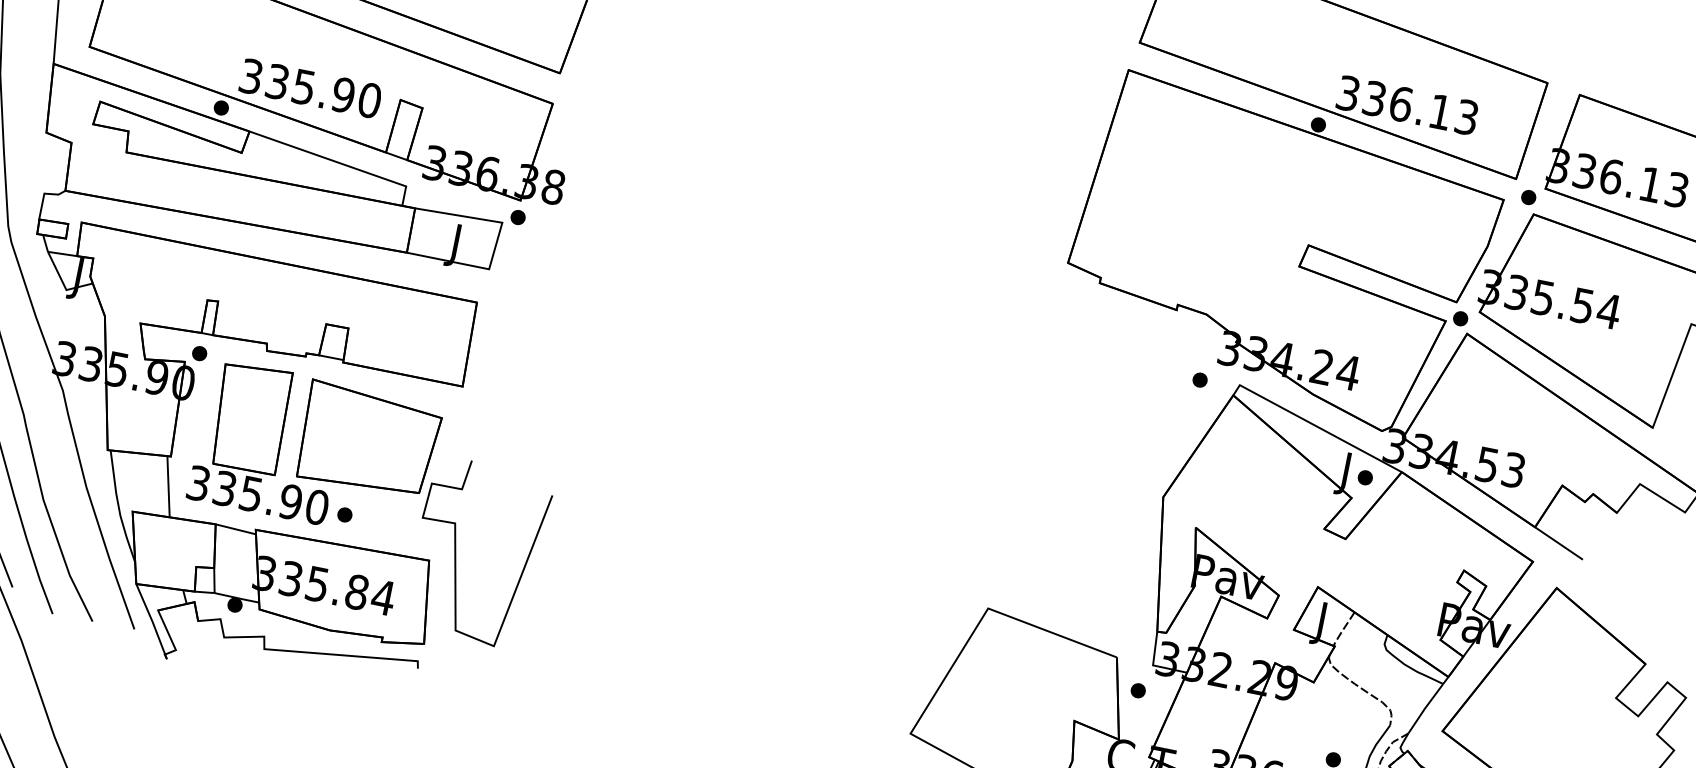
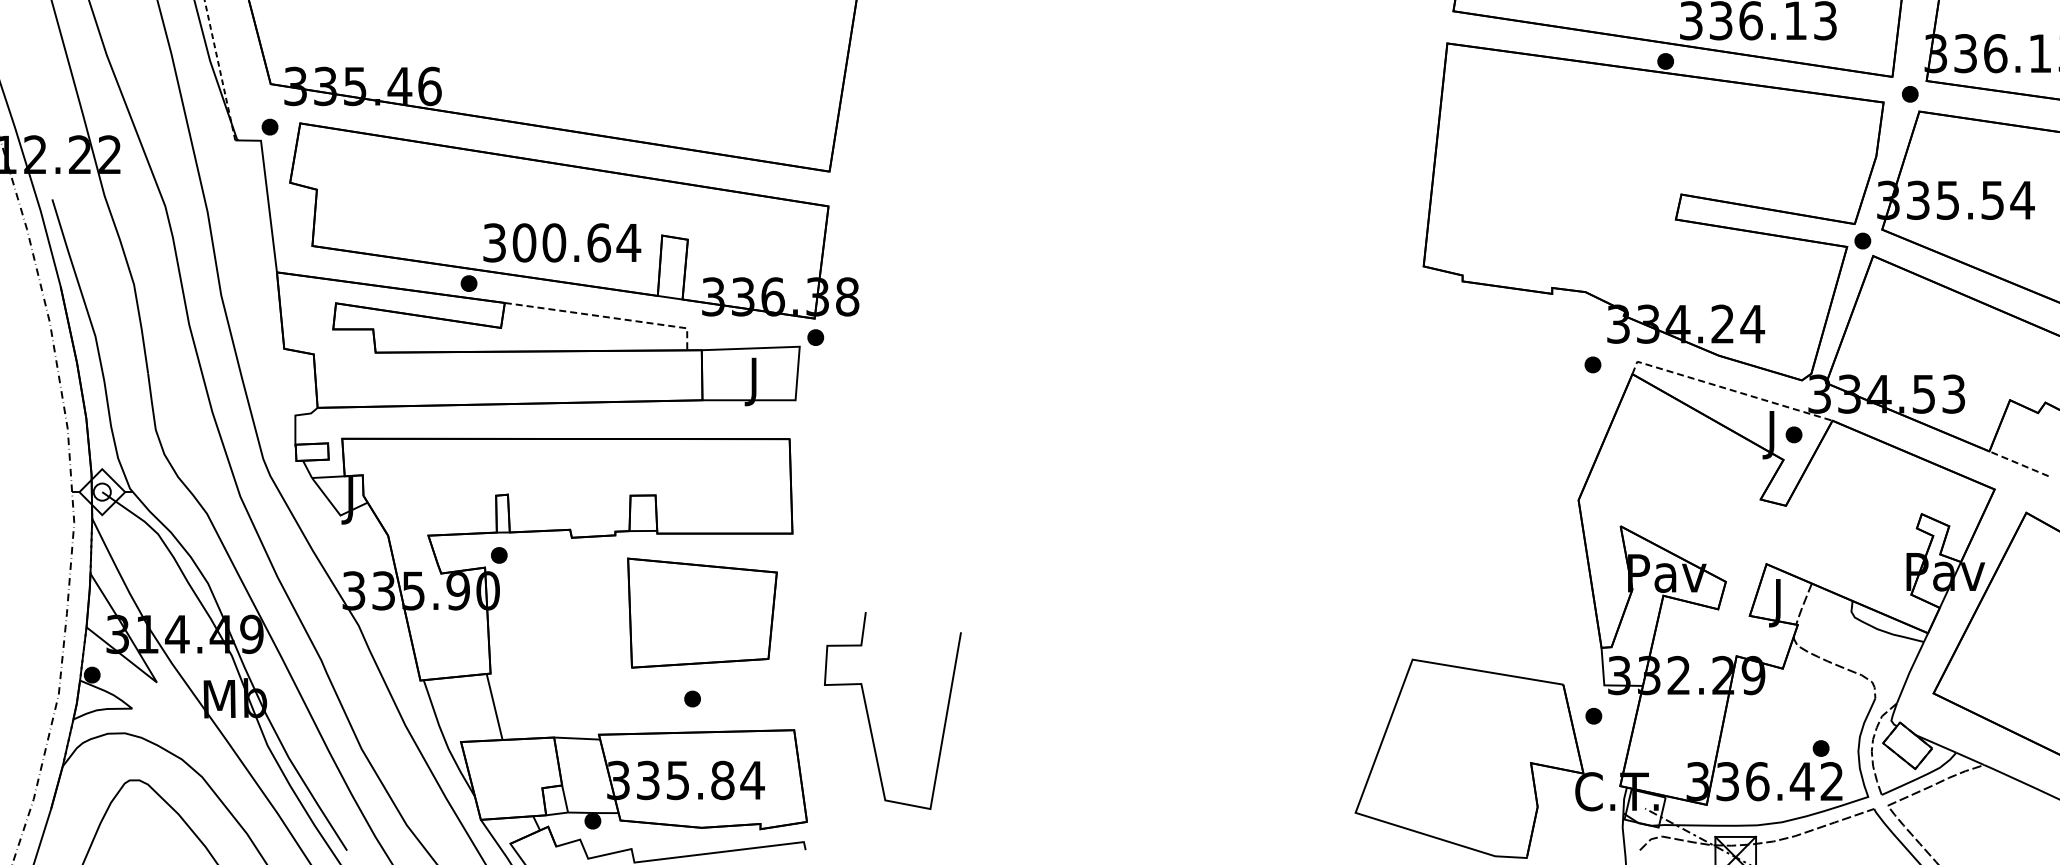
text: (323, 90) -> (576, 242), 335.90 -> 300.64
line: (337, 162) -> (607, 317), solid -> dashed
line: (1315, 426) -> (1728, 389), solid -> dashed
part: (268, 441) -> (593, 635), removed
line: (1558, 543) -> (2018, 463), solid -> dashed
curve: (456, 554) -> (869, 717), moved

